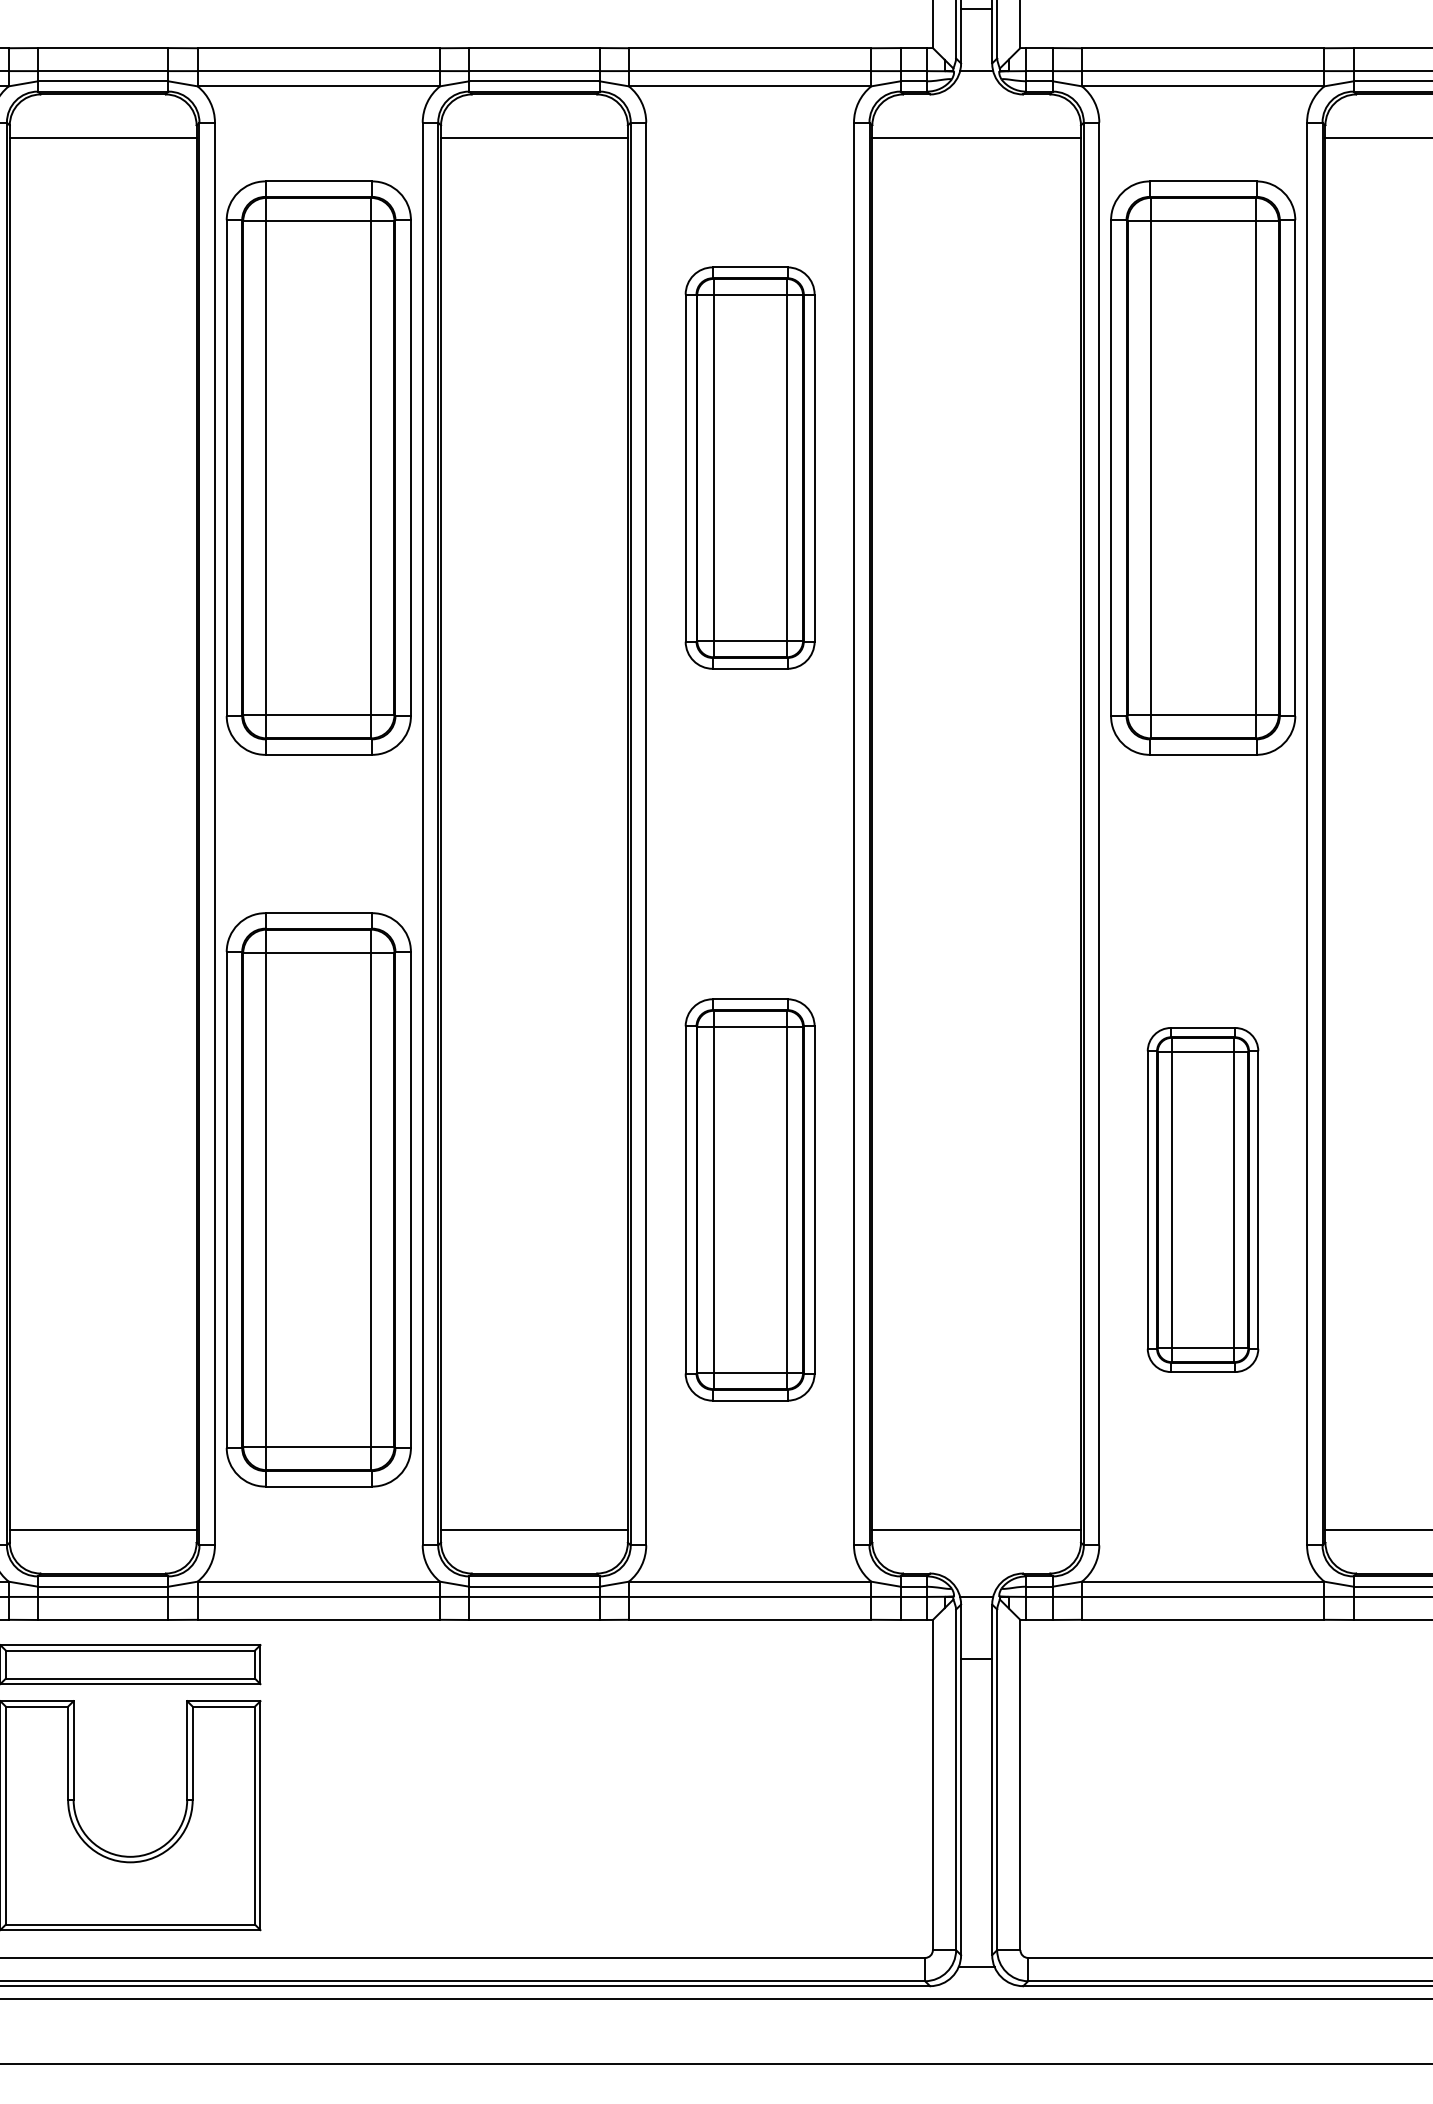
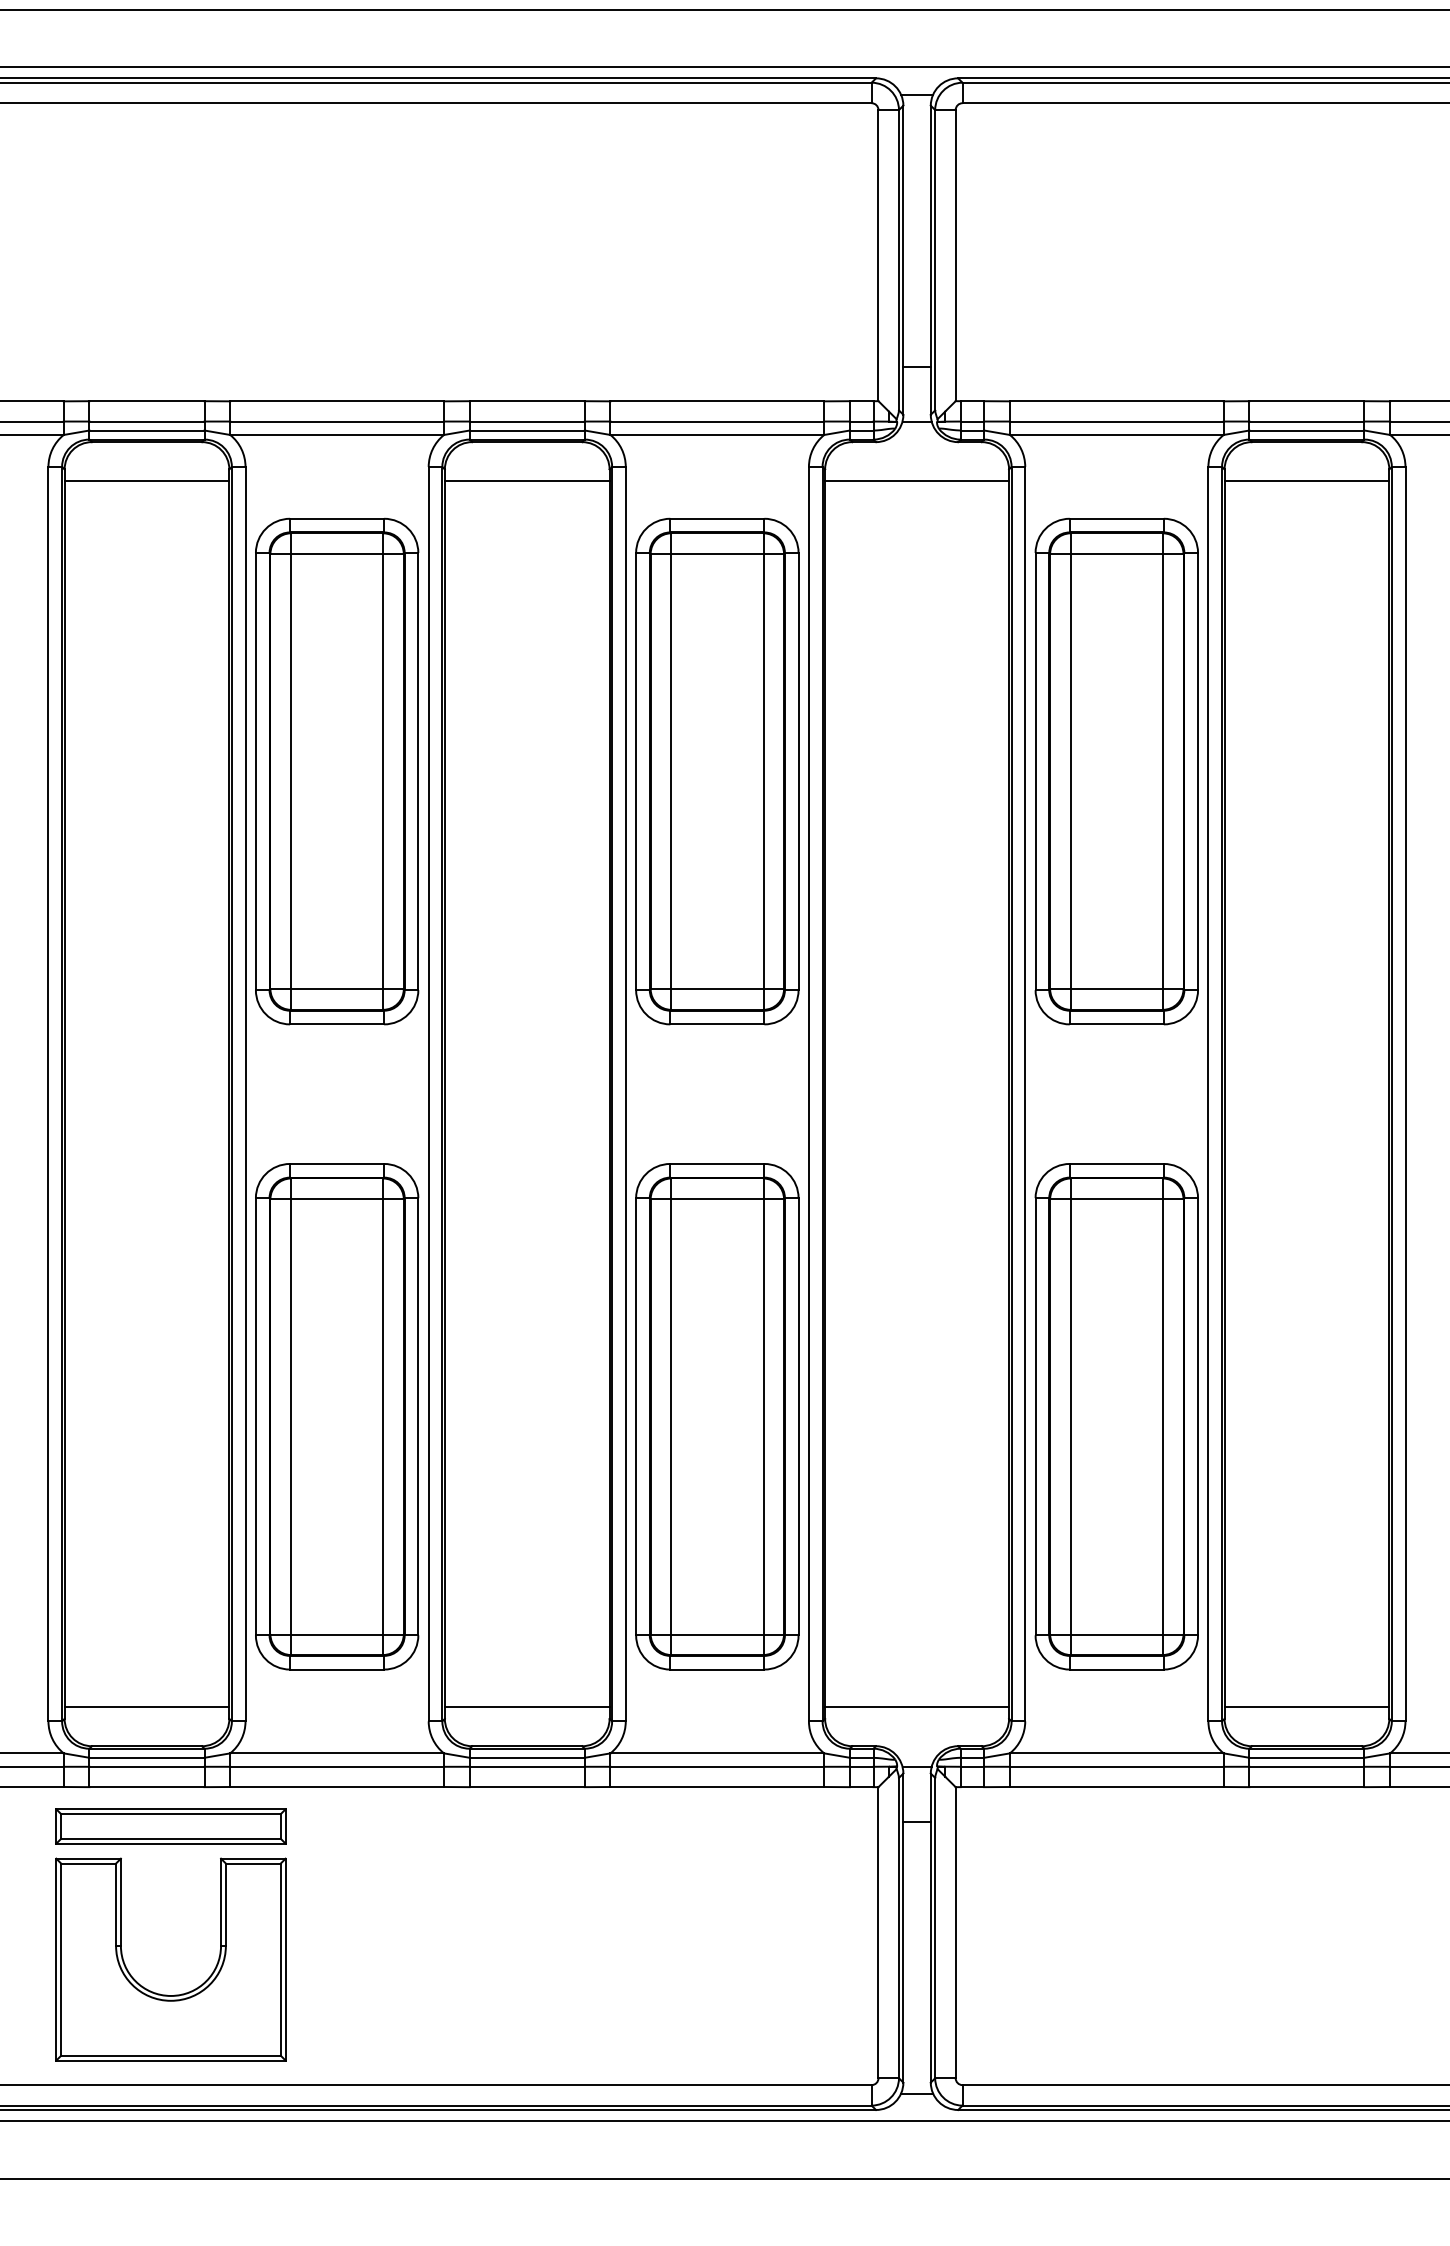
part: (750, 468) -> (717, 771), size x1.43
part: (750, 1199) -> (717, 1416), size x1.43
part: (1202, 1199) -> (1116, 1416), size x1.67

